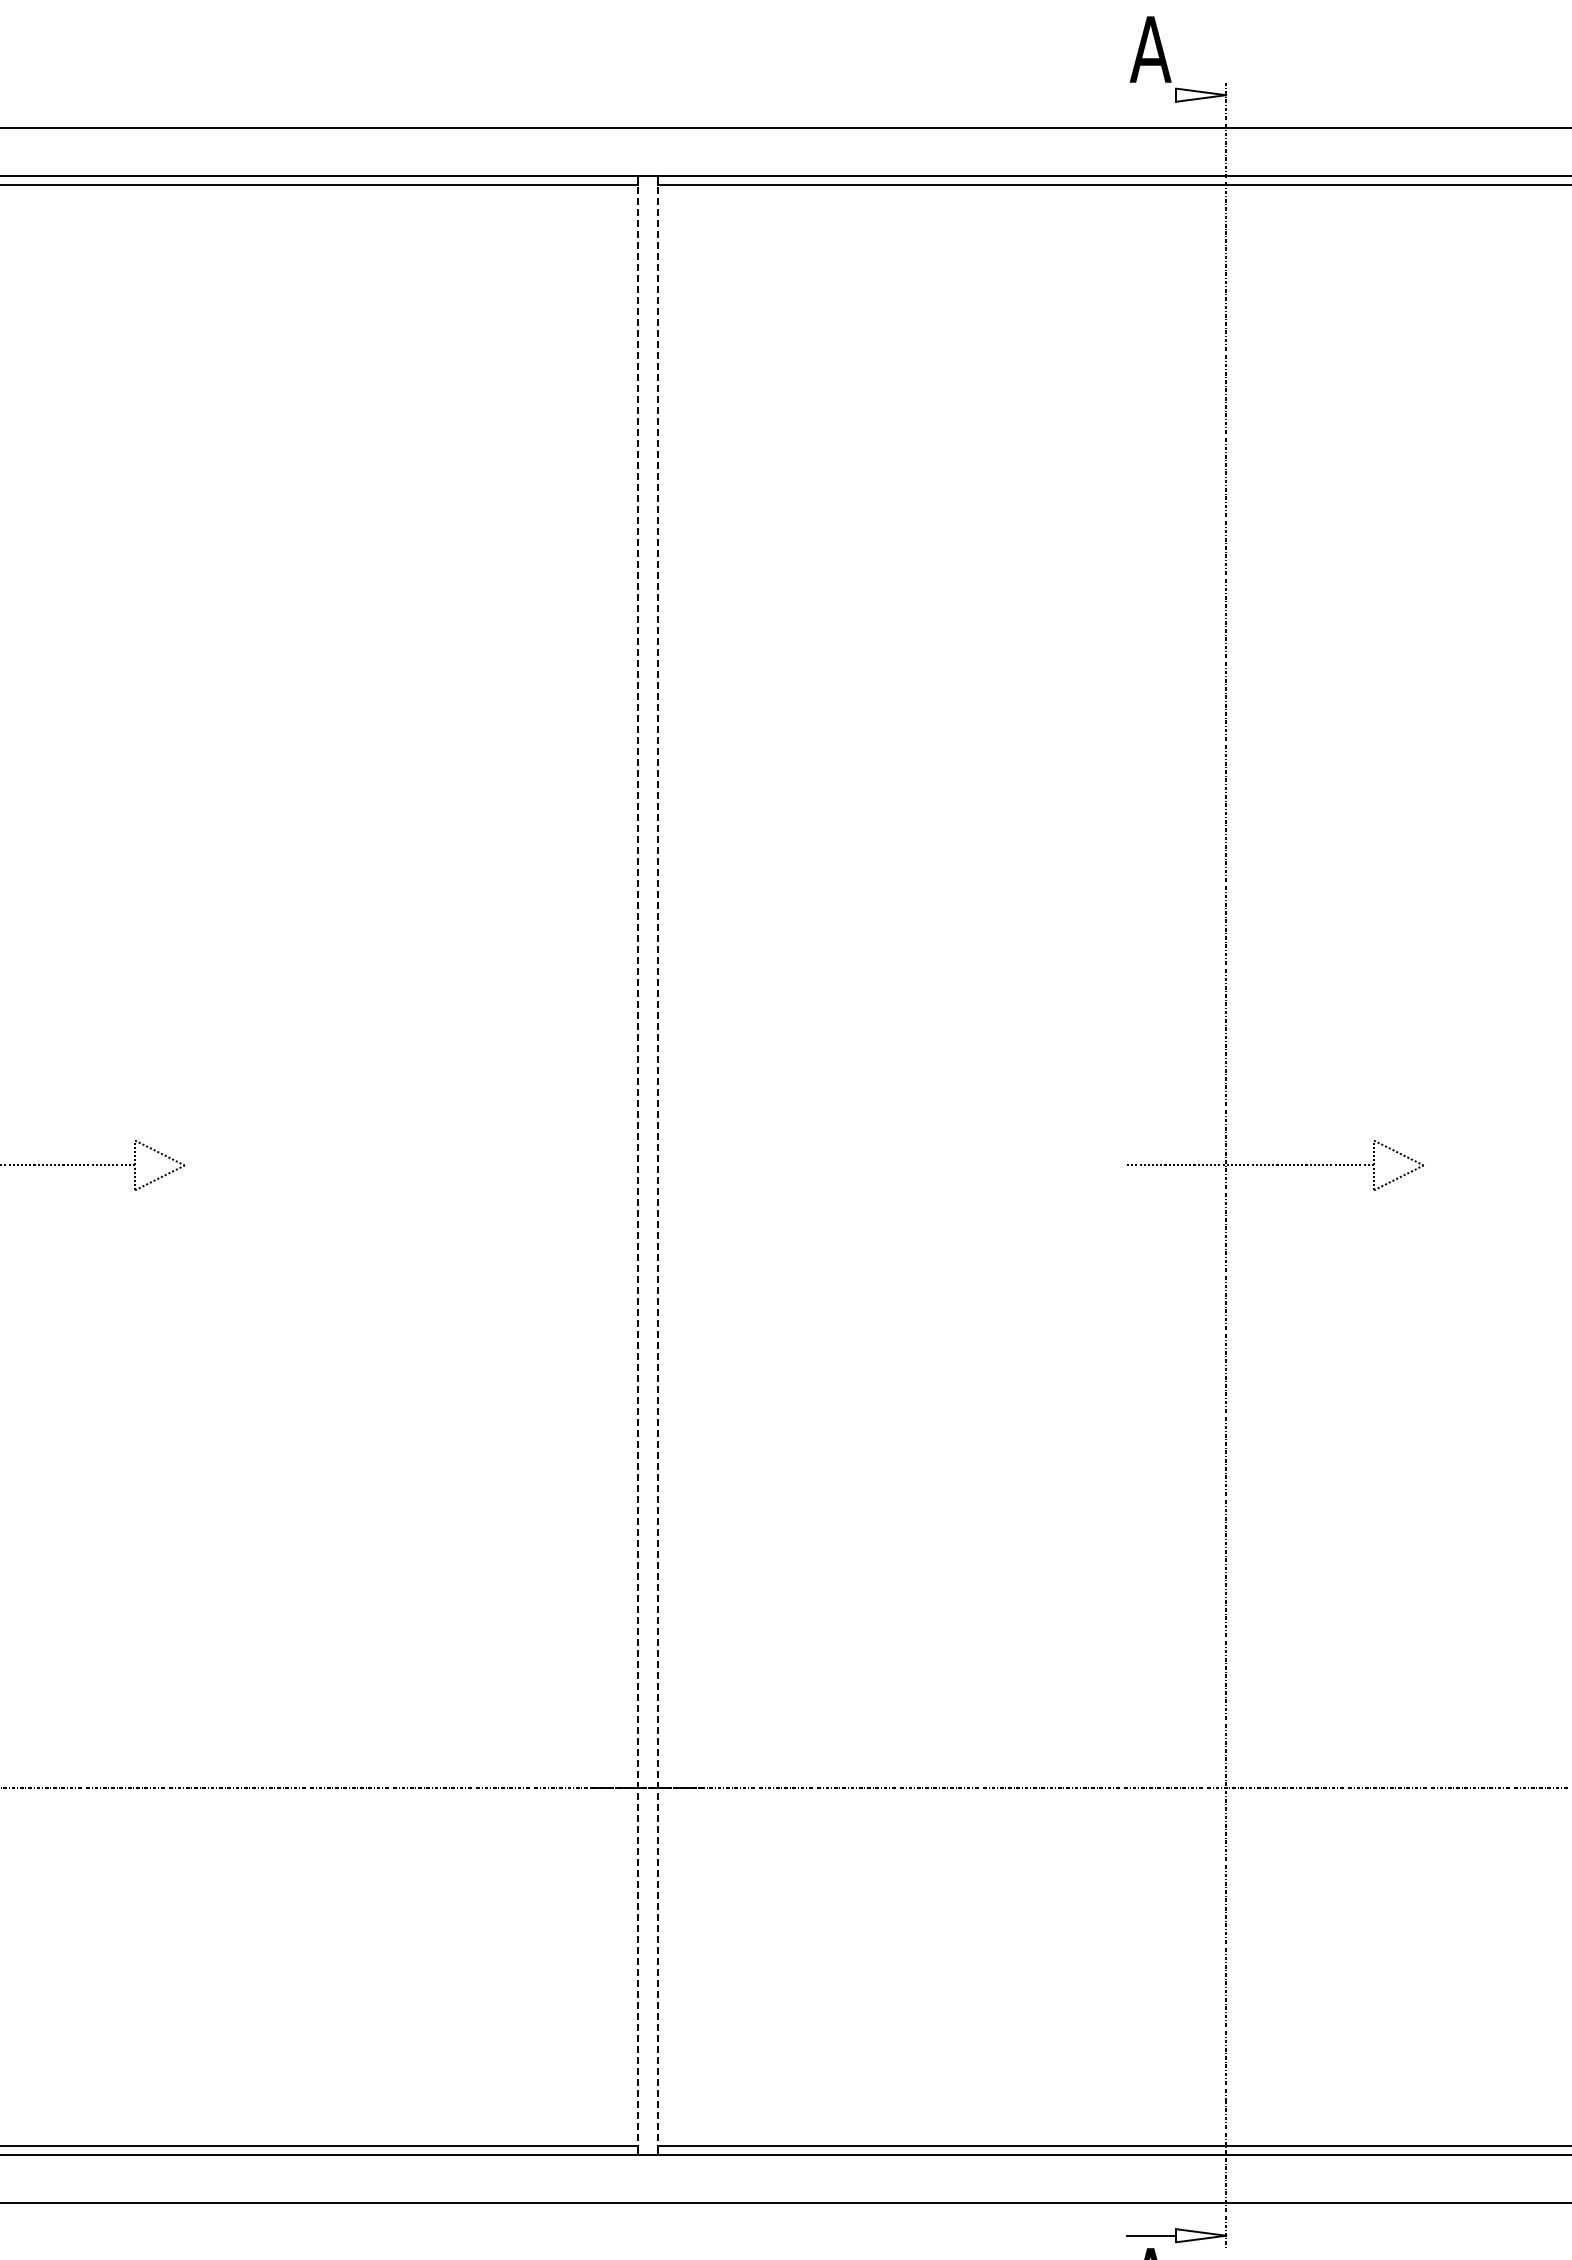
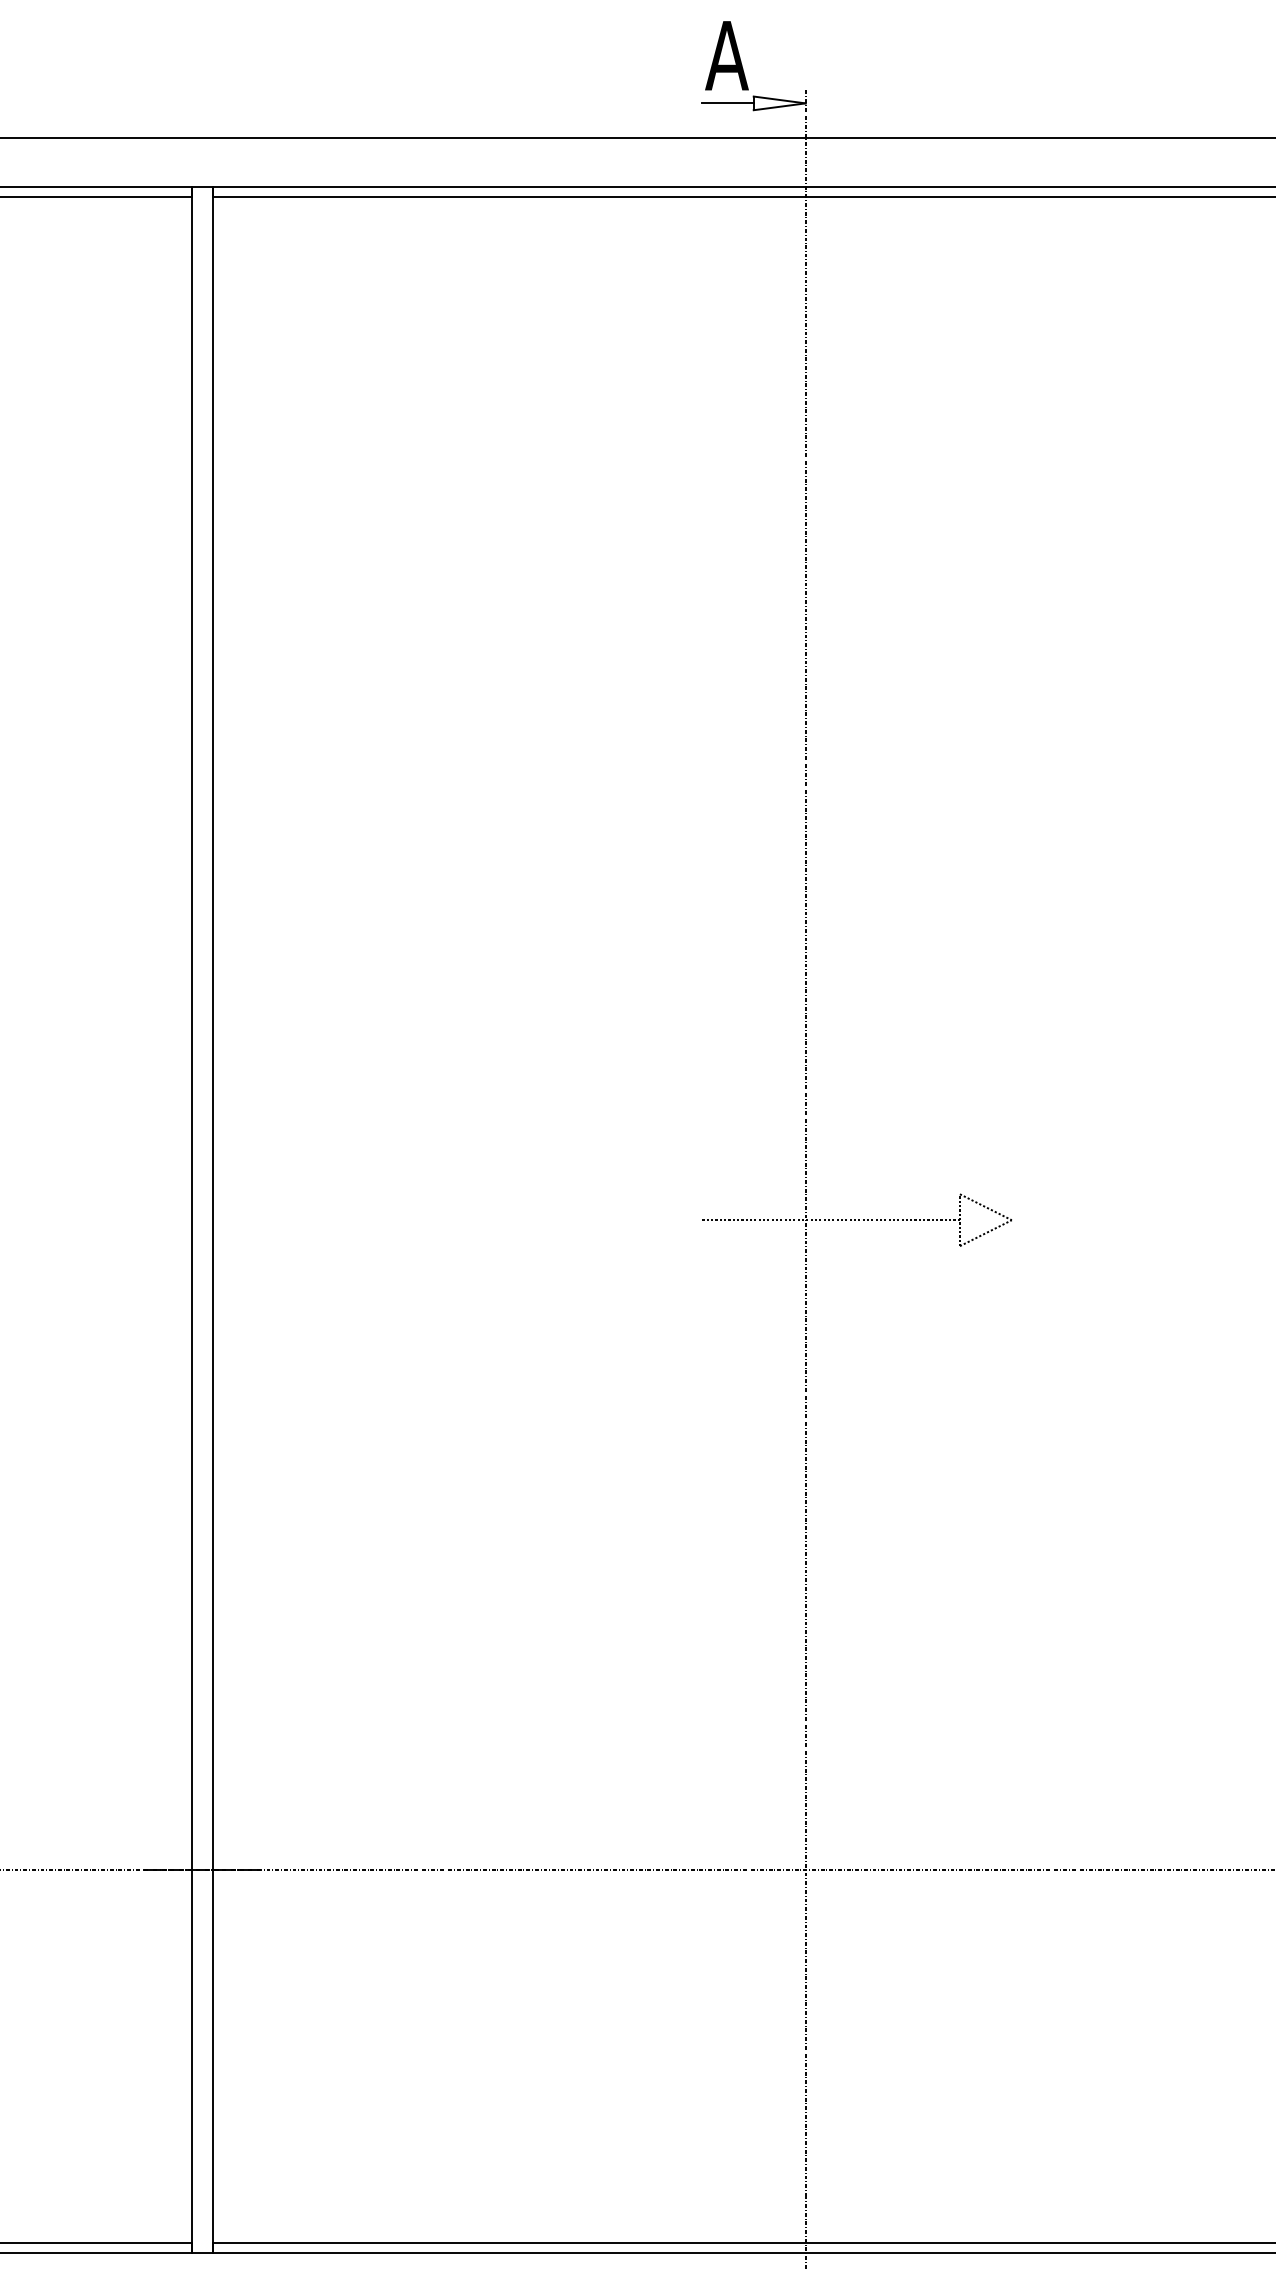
line: (1151, 95) -> (727, 103), added
line: (637, 1165) -> (191, 1220), dashed -> solid
line: (658, 1165) -> (213, 1220), dashed -> solid

